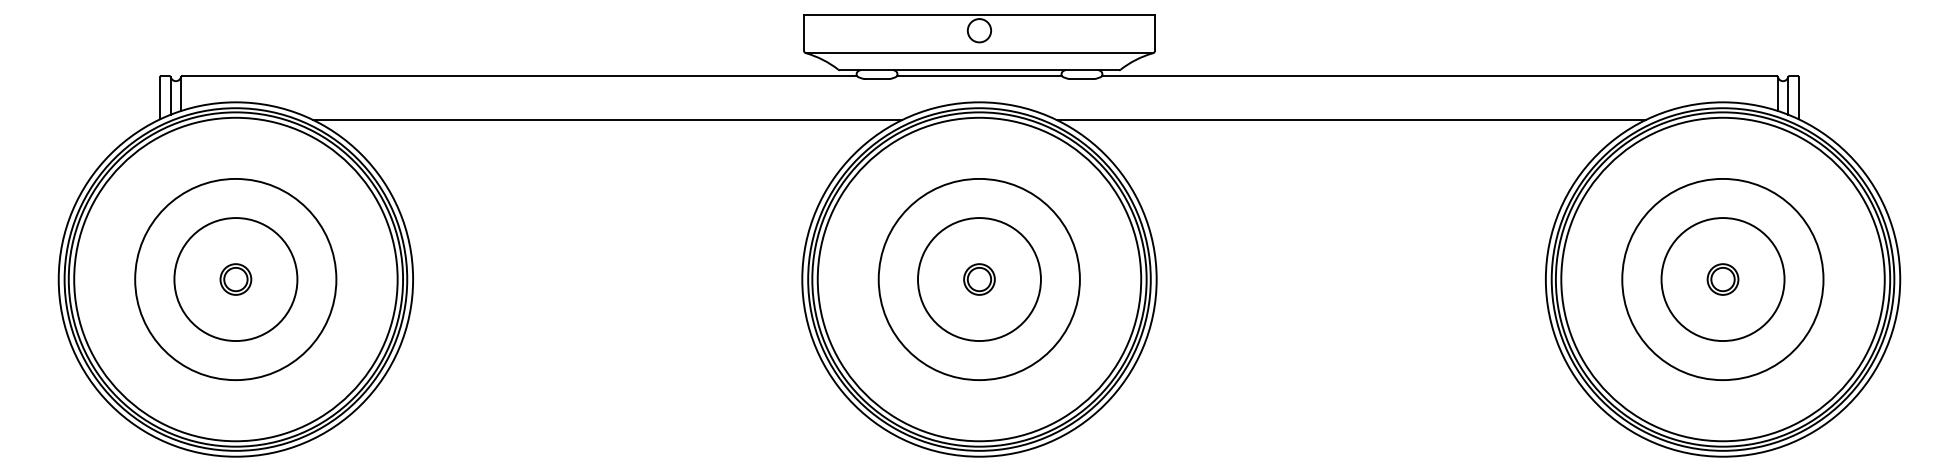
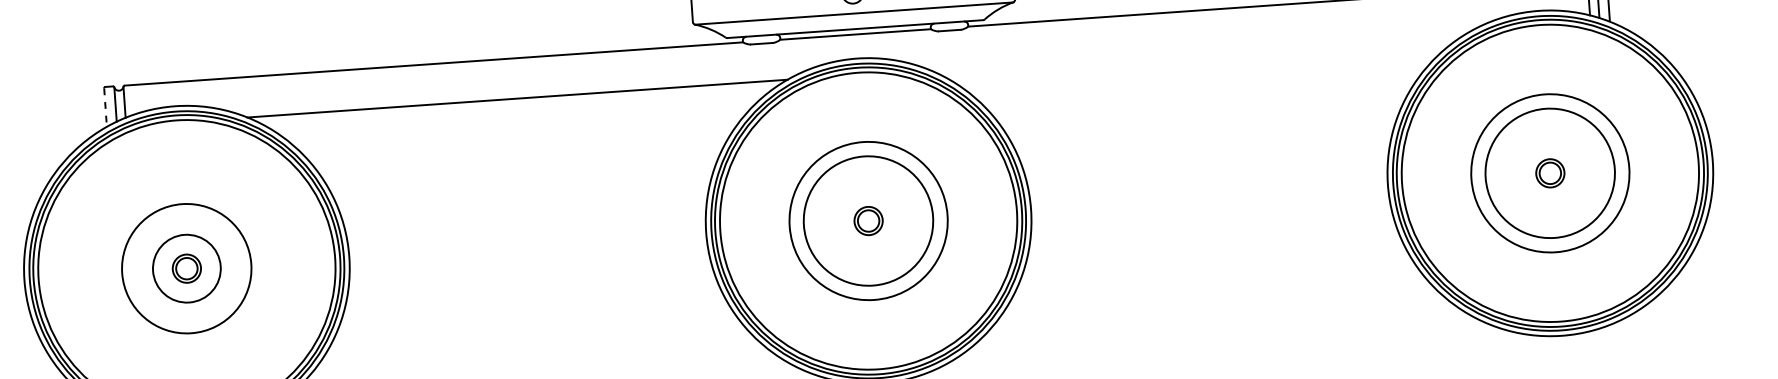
line: (159, 98) -> (105, 107), solid -> dashed
line: (1350, 120) -> (1198, 51), removed
circle: (235, 279) -> (186, 268), size x0.6
circle: (235, 279) -> (186, 268), size x0.7
circle: (978, 279) -> (867, 221), size x0.7
circle: (978, 279) -> (867, 221), size x1.4
circle: (1722, 279) -> (1549, 173), size x0.7
circle: (1722, 279) -> (1549, 173), size x1.4

